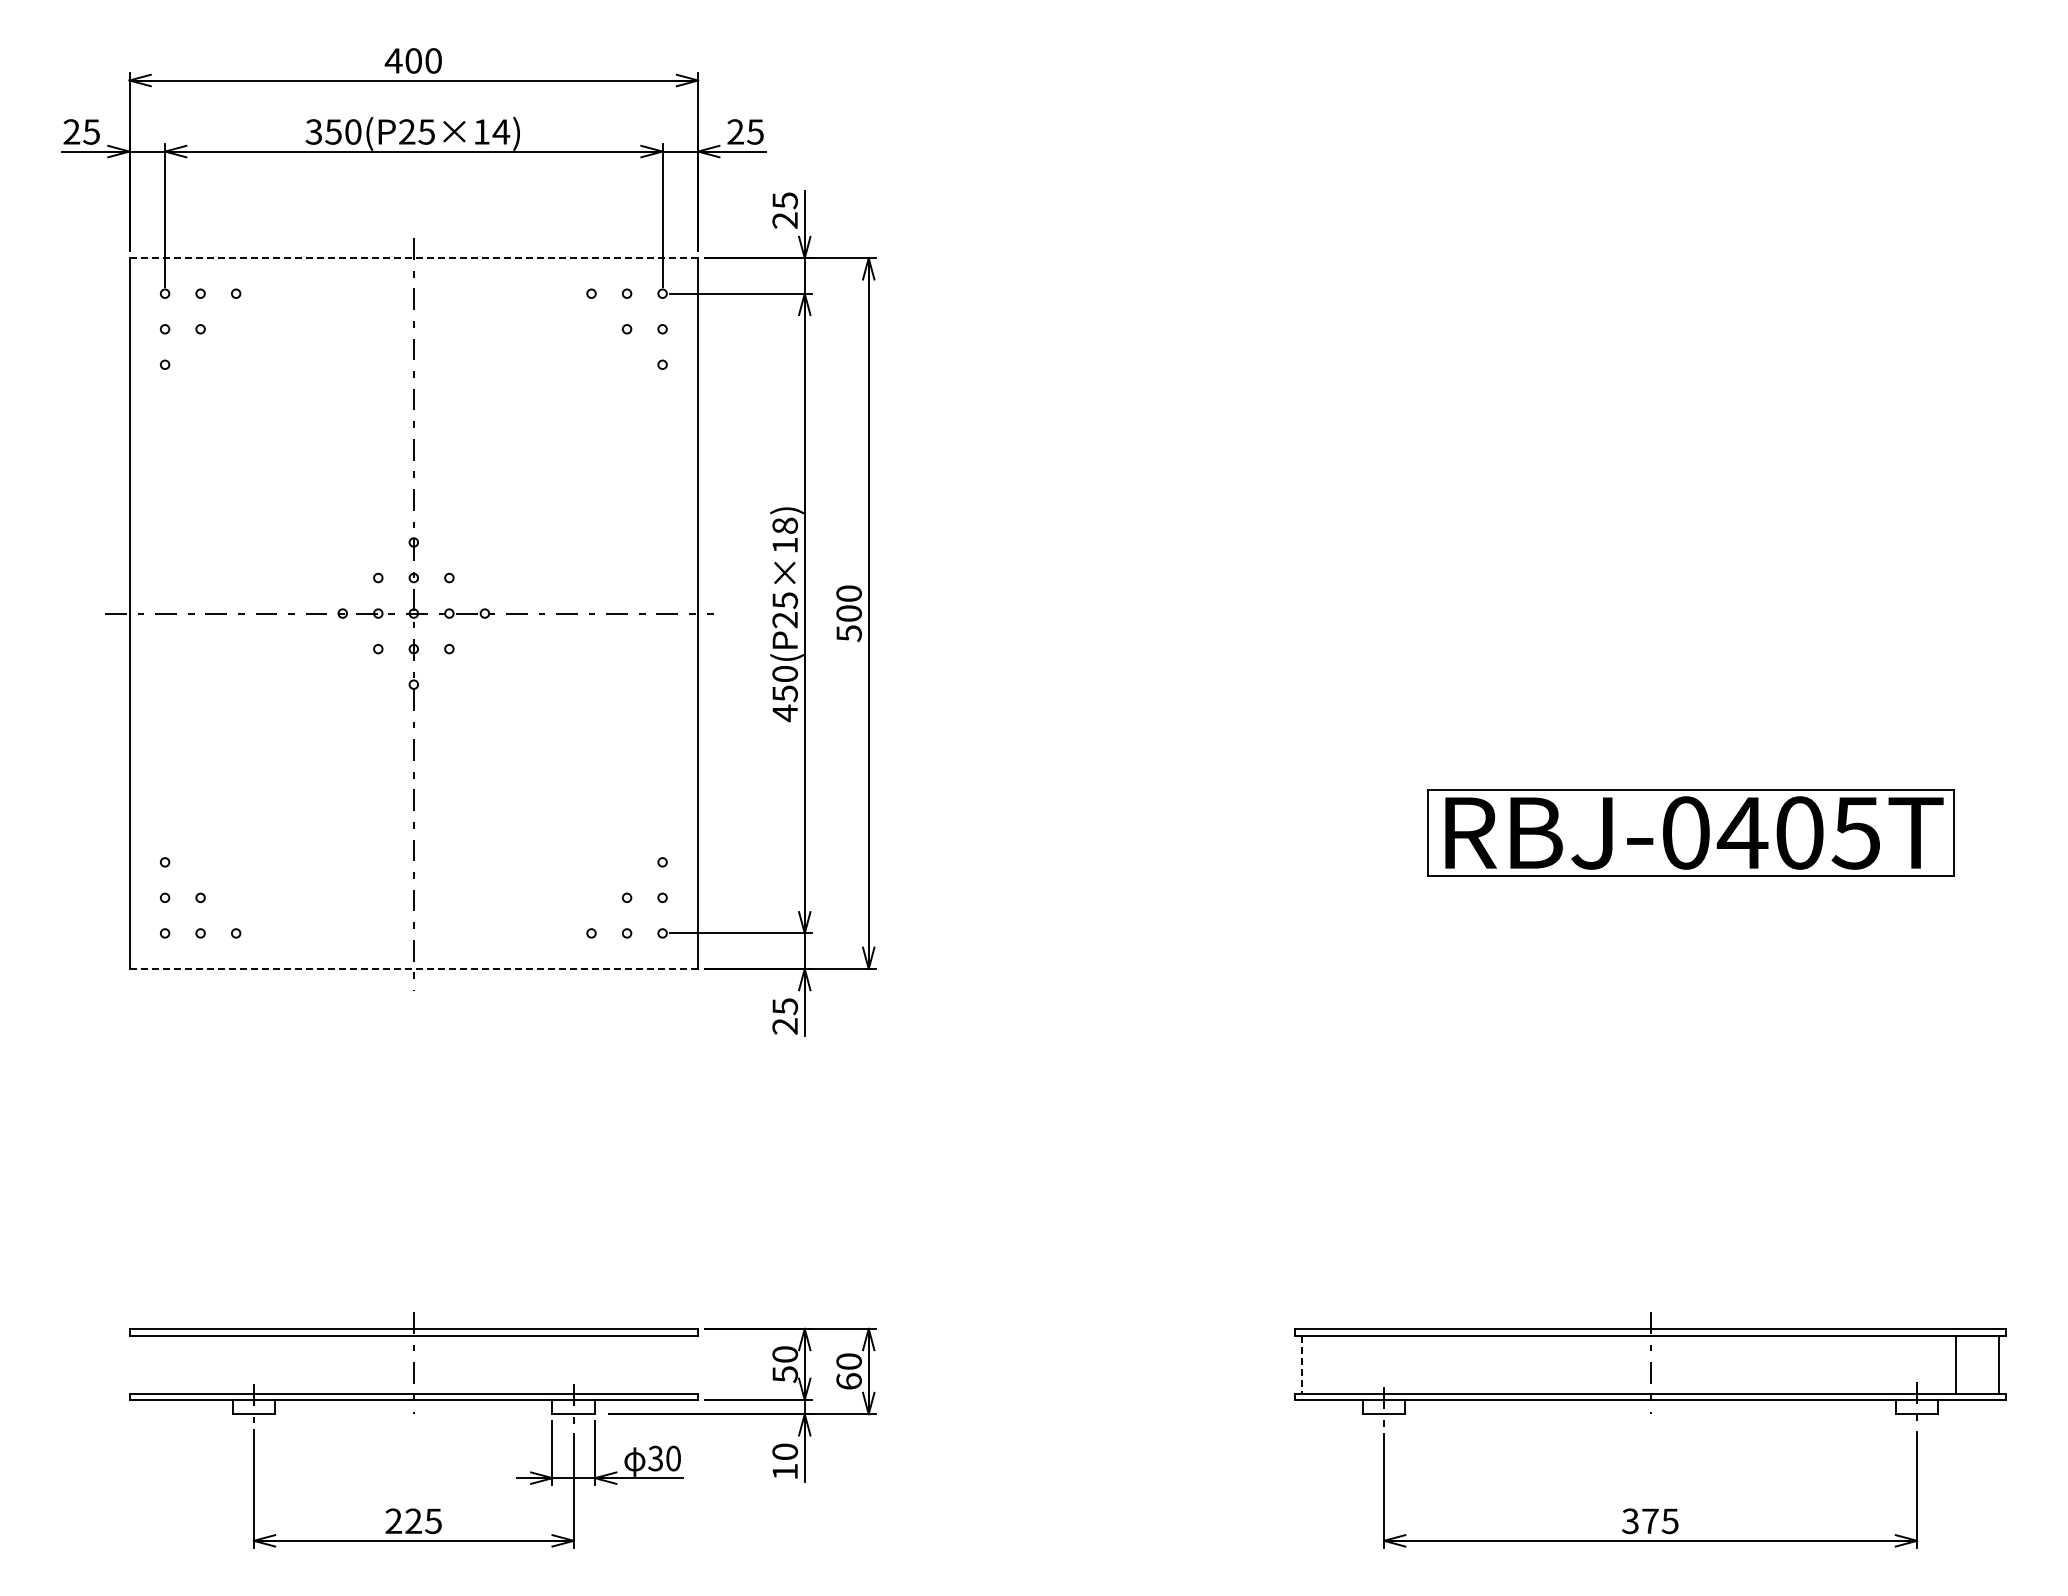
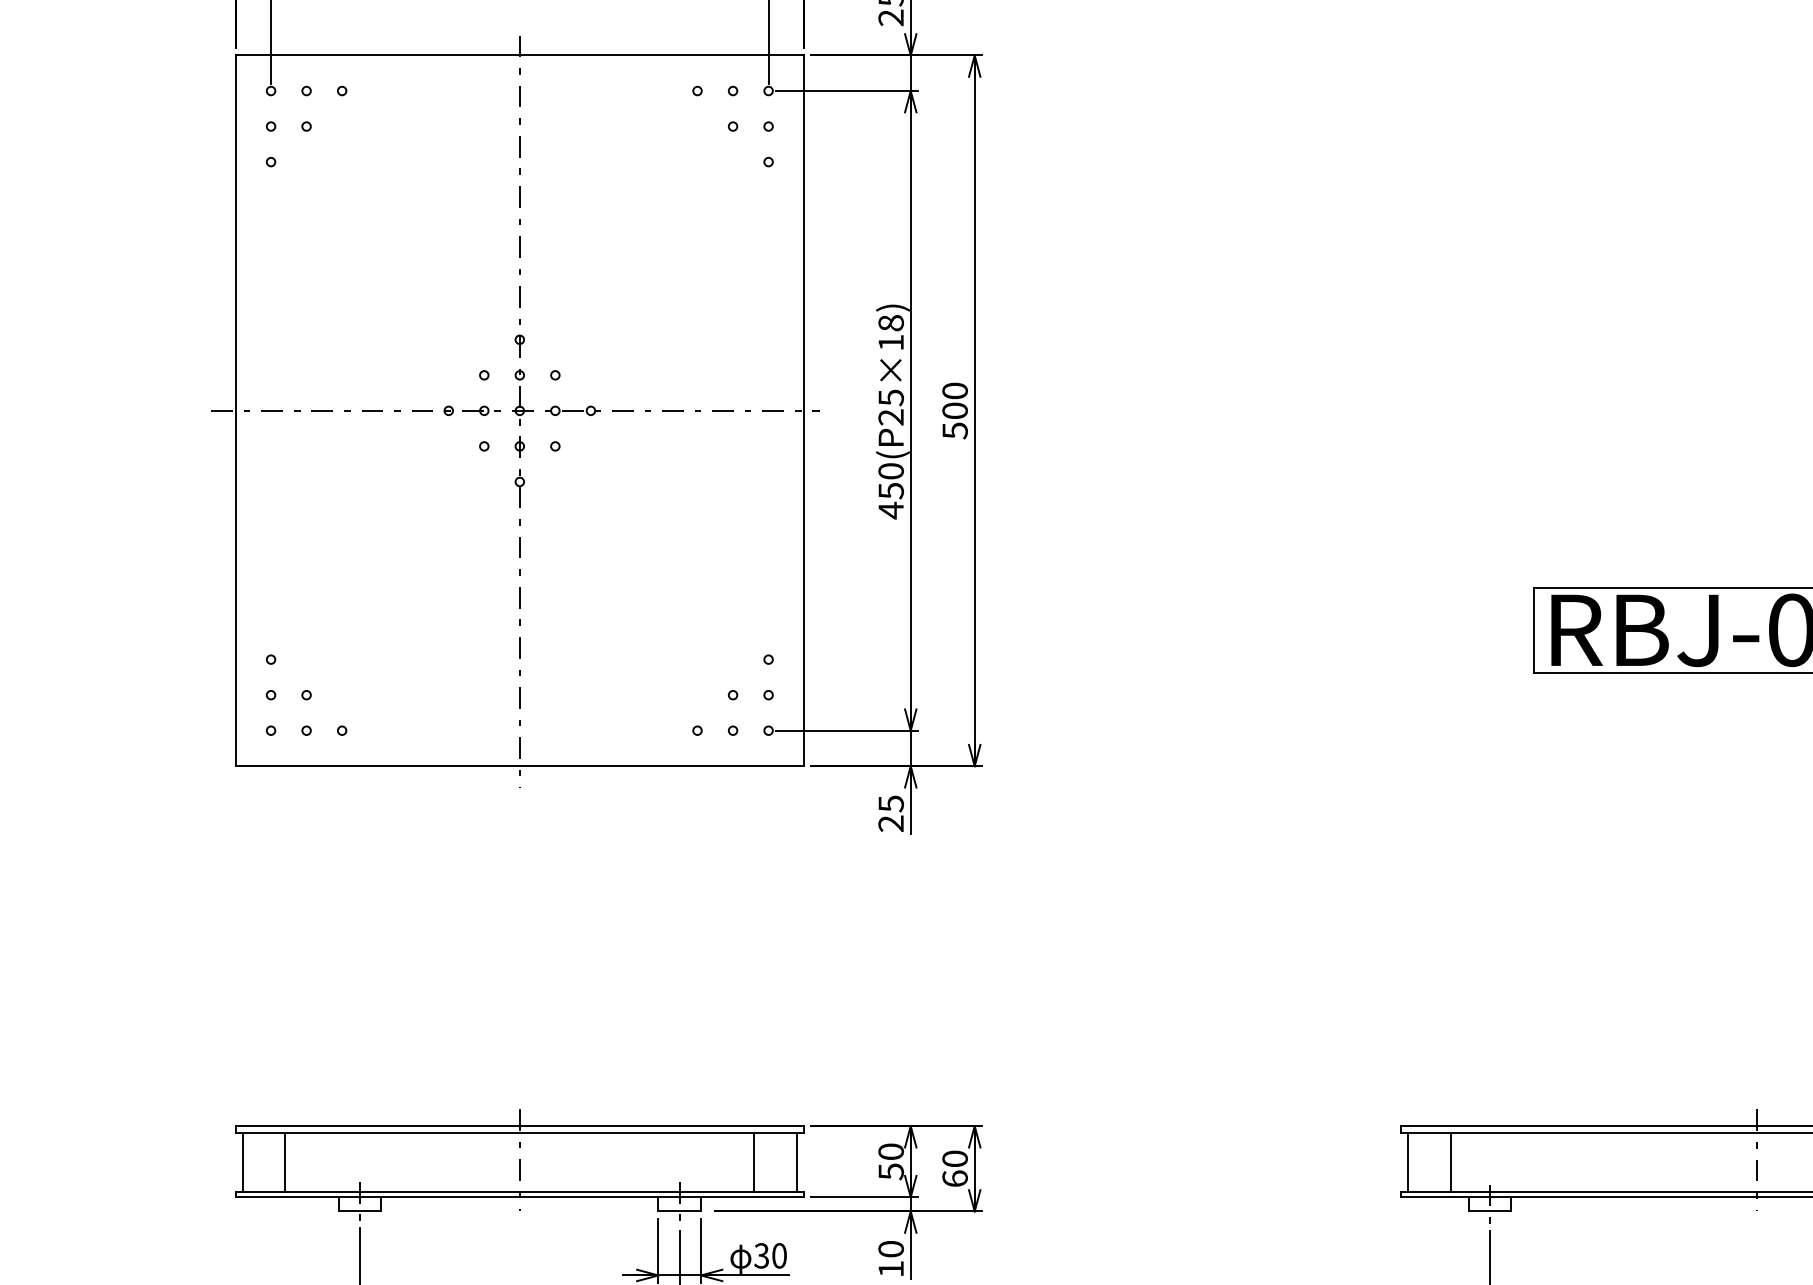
line: (413, 258) -> (519, 55), dashed -> solid
line: (414, 968) -> (520, 765), dashed -> solid
line: (136, 1365) -> (242, 1162), added
line: (179, 1365) -> (285, 1162), added
line: (648, 1365) -> (754, 1162), added
line: (691, 1365) -> (797, 1162), added
line: (1302, 1365) -> (1408, 1162), dashed -> solid
line: (1344, 1365) -> (1450, 1162), added

